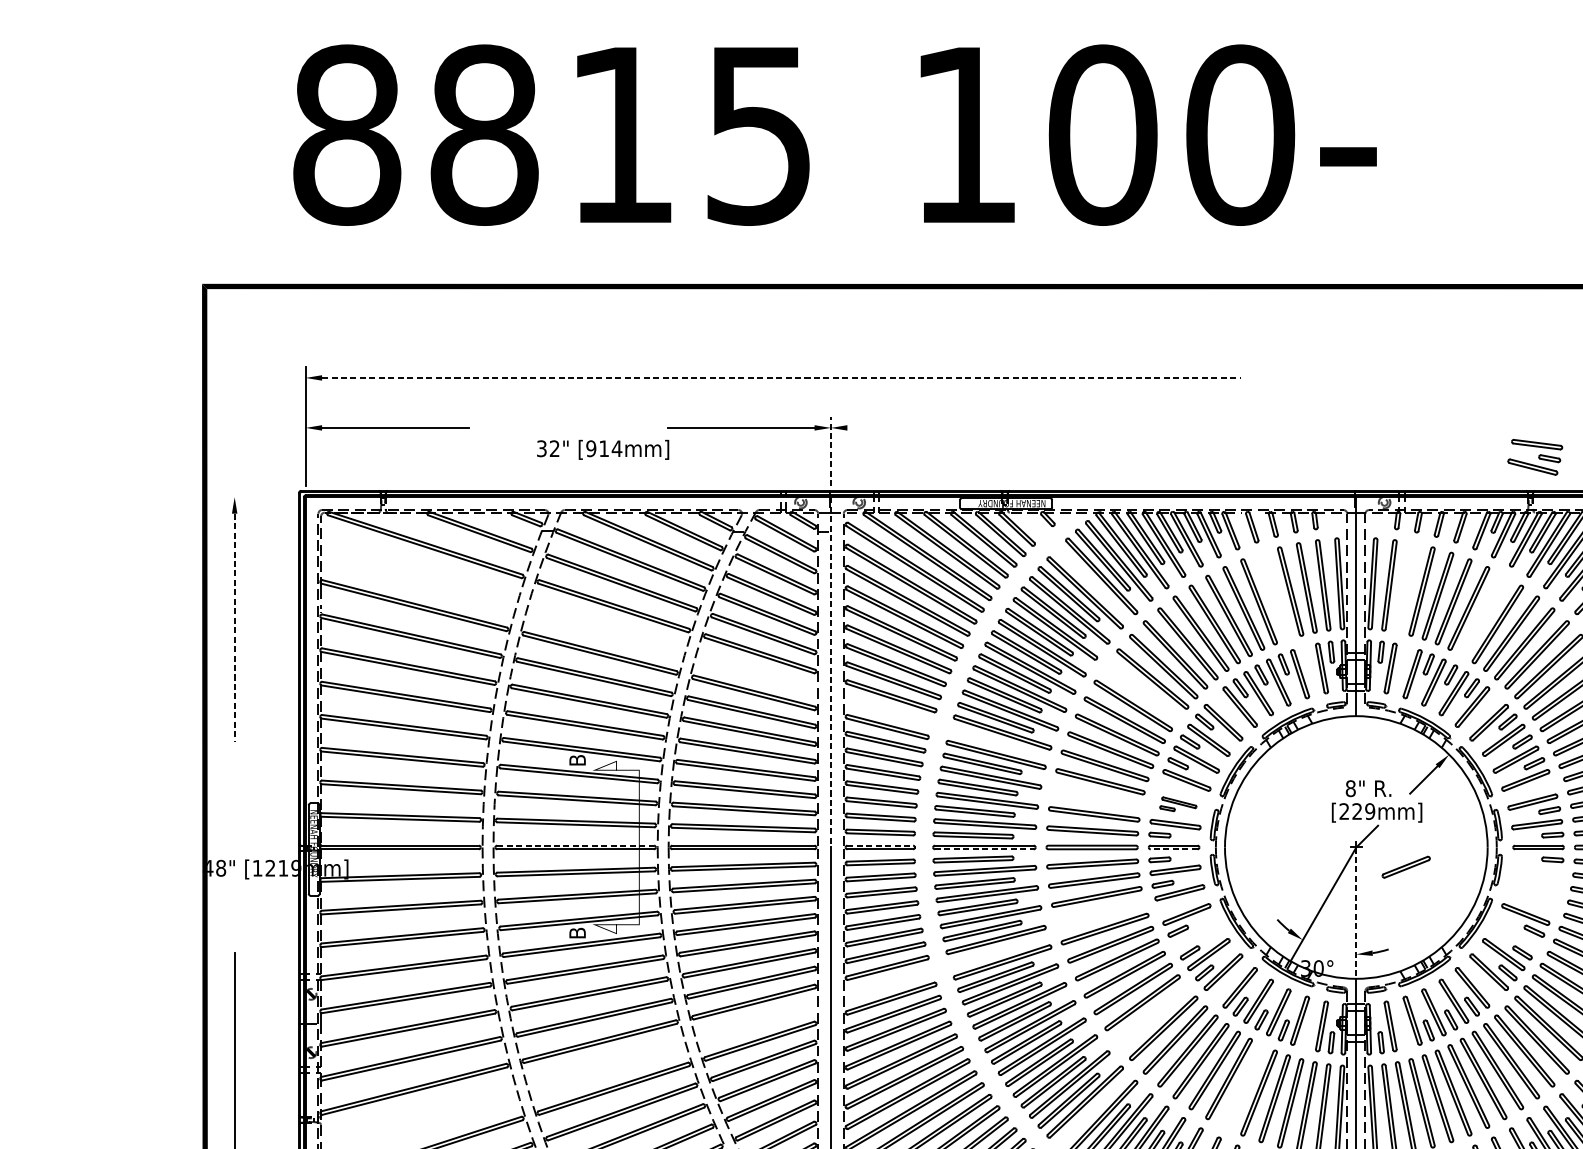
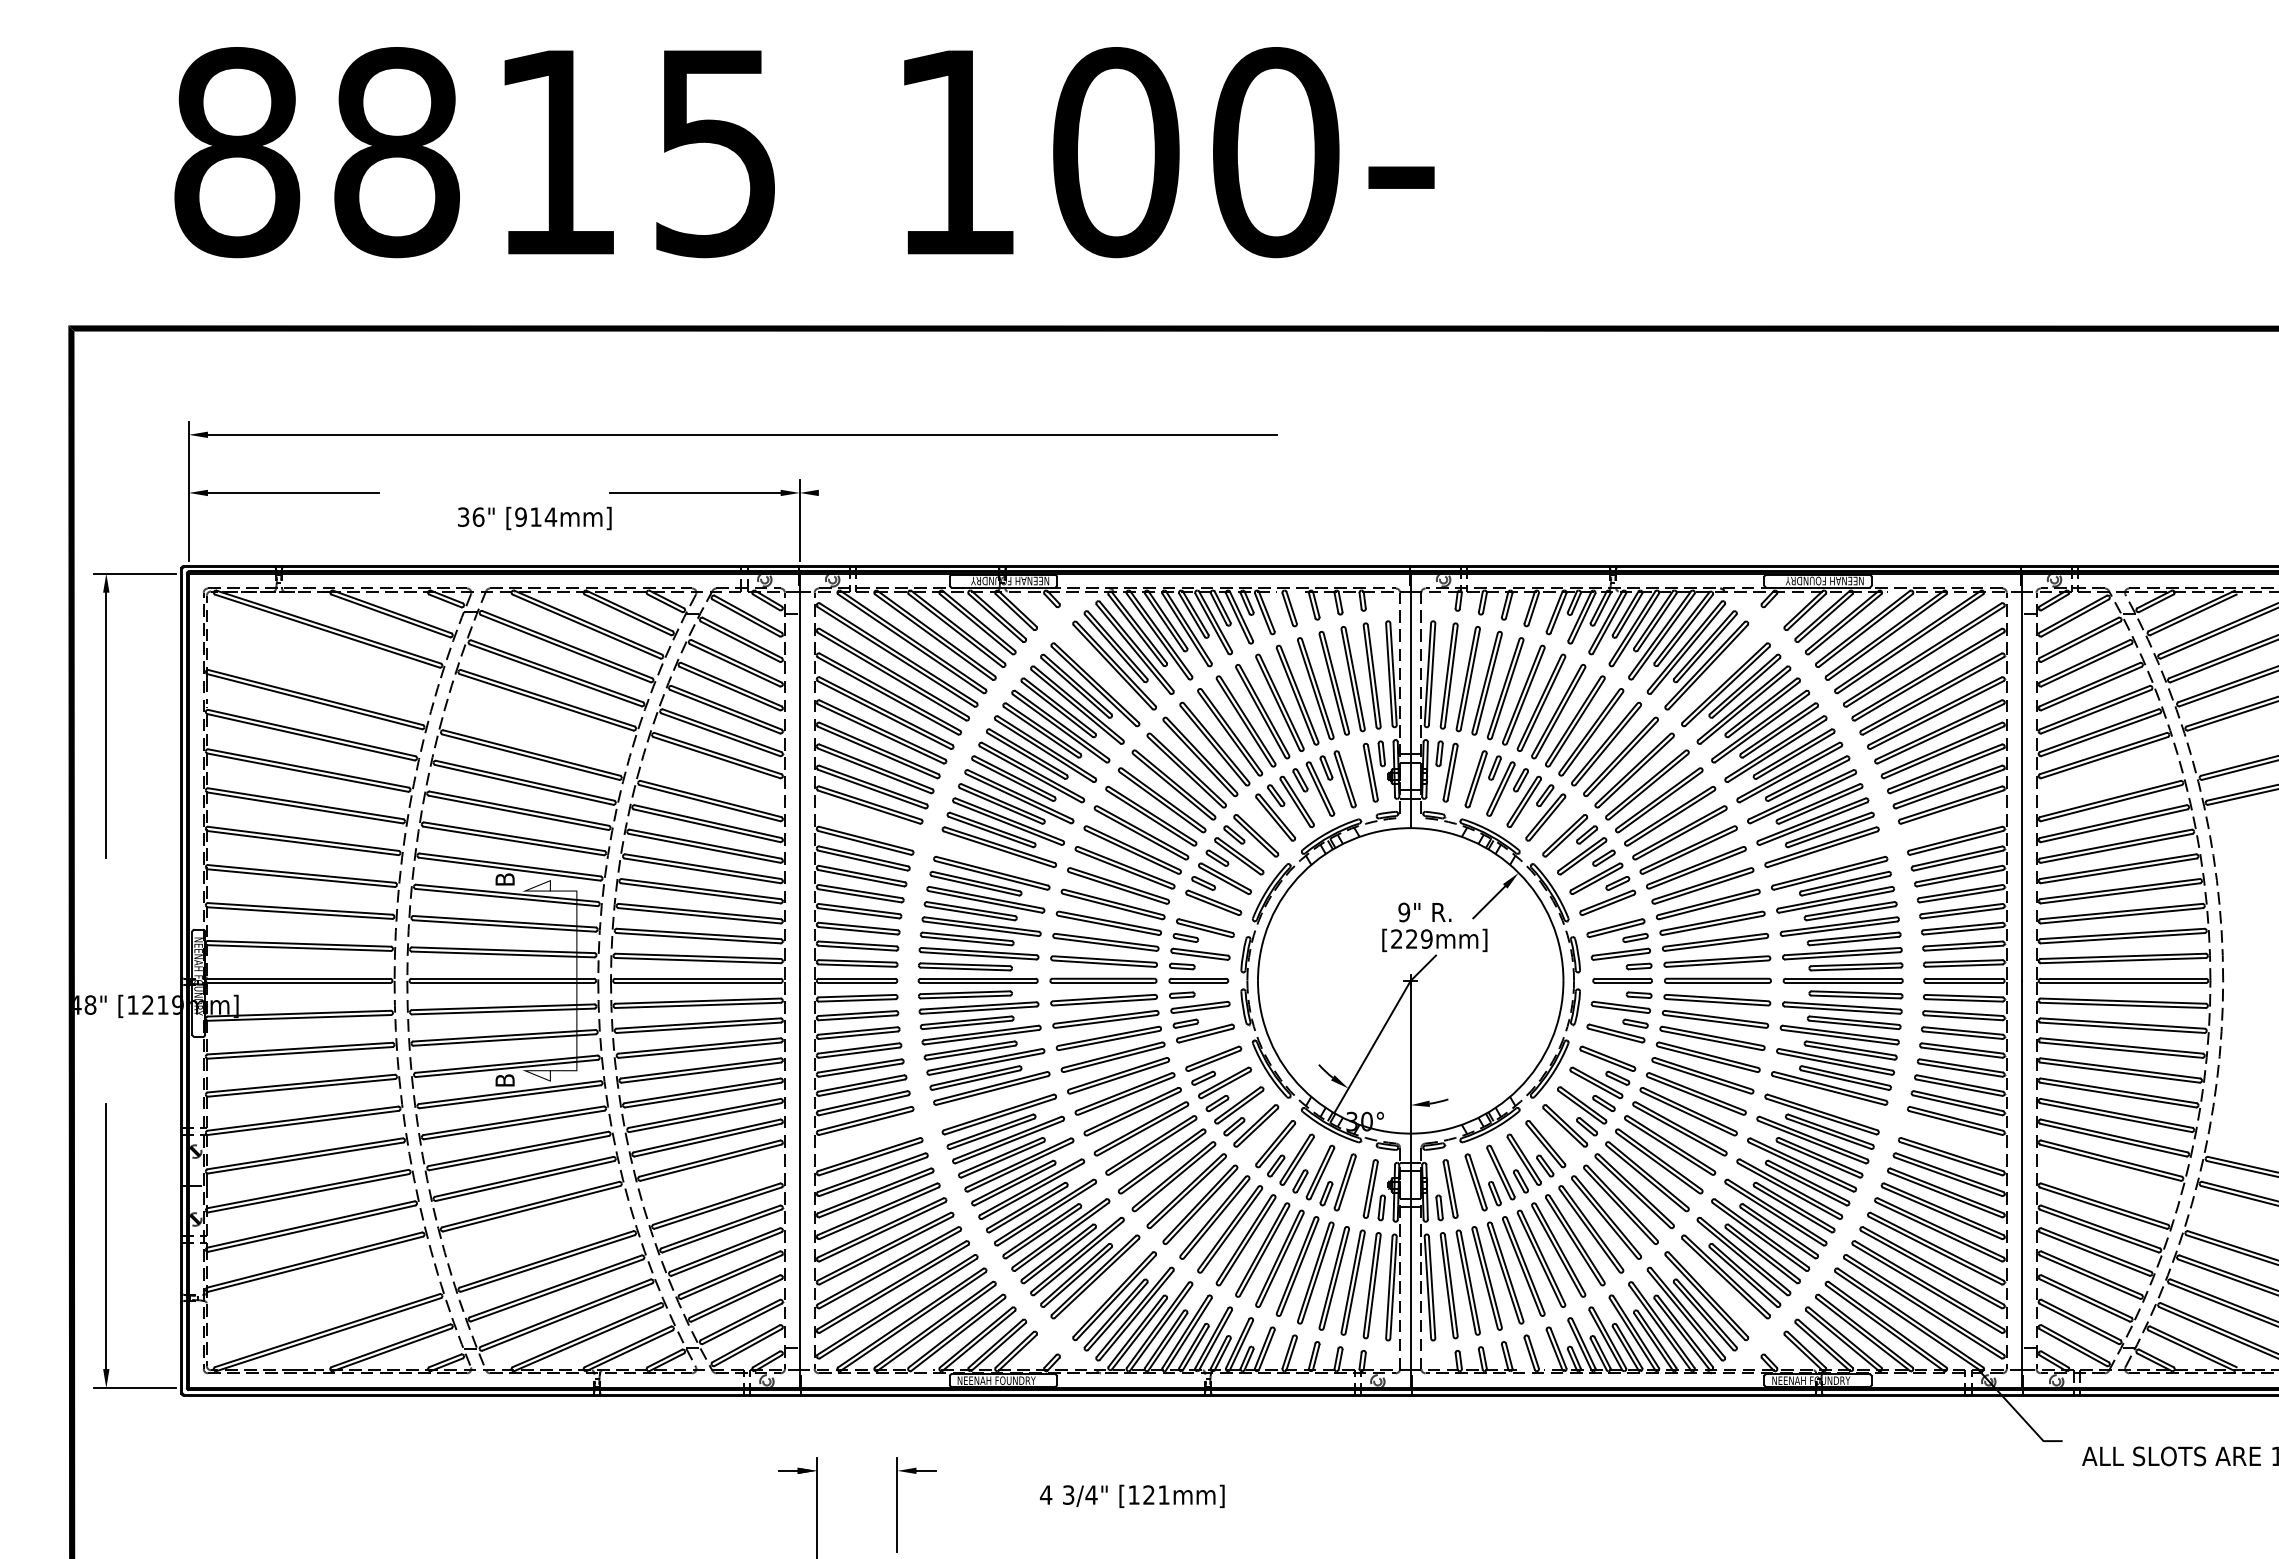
line: (781, 377) -> (742, 434), dashed -> solid
text: (554, 448) -> (478, 516), 32" -> 36"
line: (830, 451) -> (799, 520), dashed -> solid
part: (1535, 456) -> (1618, 1021), moved
line: (258, 497) -> (134, 573), added
curve: (1405, 587) -> (1467, 678), added
curve: (1273, 596) -> (1314, 688), added
curve: (1482, 615) -> (1557, 711), added
line: (234, 627) -> (106, 725), dashed -> solid
line: (830, 672) -> (799, 777), dashed -> solid
curve: (1141, 692) -> (1160, 800), added
text: (1350, 788) -> (1404, 912), 8" -> 9"
curve: (1096, 796) -> (1108, 921), added
part: (1178, 804) -> (1203, 930), size x1.43
line: (576, 845) -> (503, 978), dashed -> solid
line: (880, 845) -> (857, 978), dashed -> solid
line: (984, 849) -> (978, 983), dashed -> solid
line: (1173, 849) -> (1198, 983), dashed -> solid
part: (1406, 866) -> (1468, 1003), removed
curve: (1099, 912) -> (1112, 1056), added
line: (1356, 913) -> (1410, 1057), dashed -> solid
part: (1196, 934) -> (1224, 1082), added
part: (1516, 934) -> (1596, 1082), added
curve: (1152, 1014) -> (1173, 1175), added
curve: (1243, 1085) -> (1279, 1257), added

